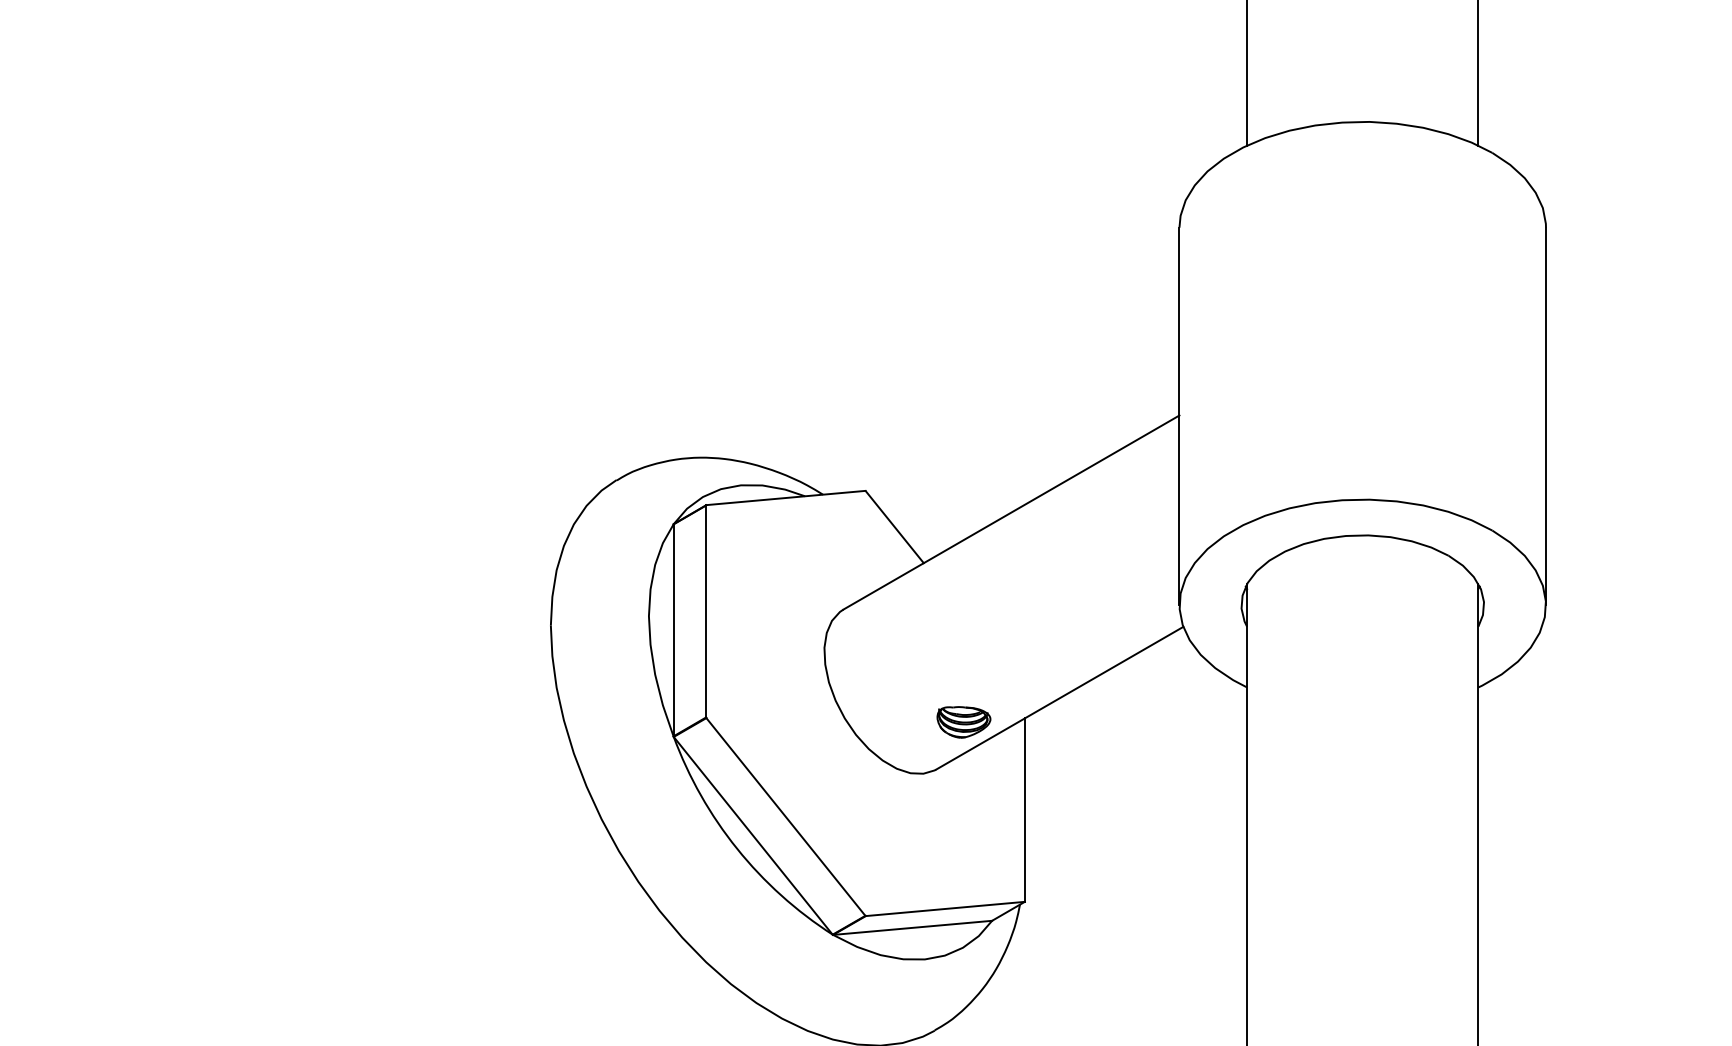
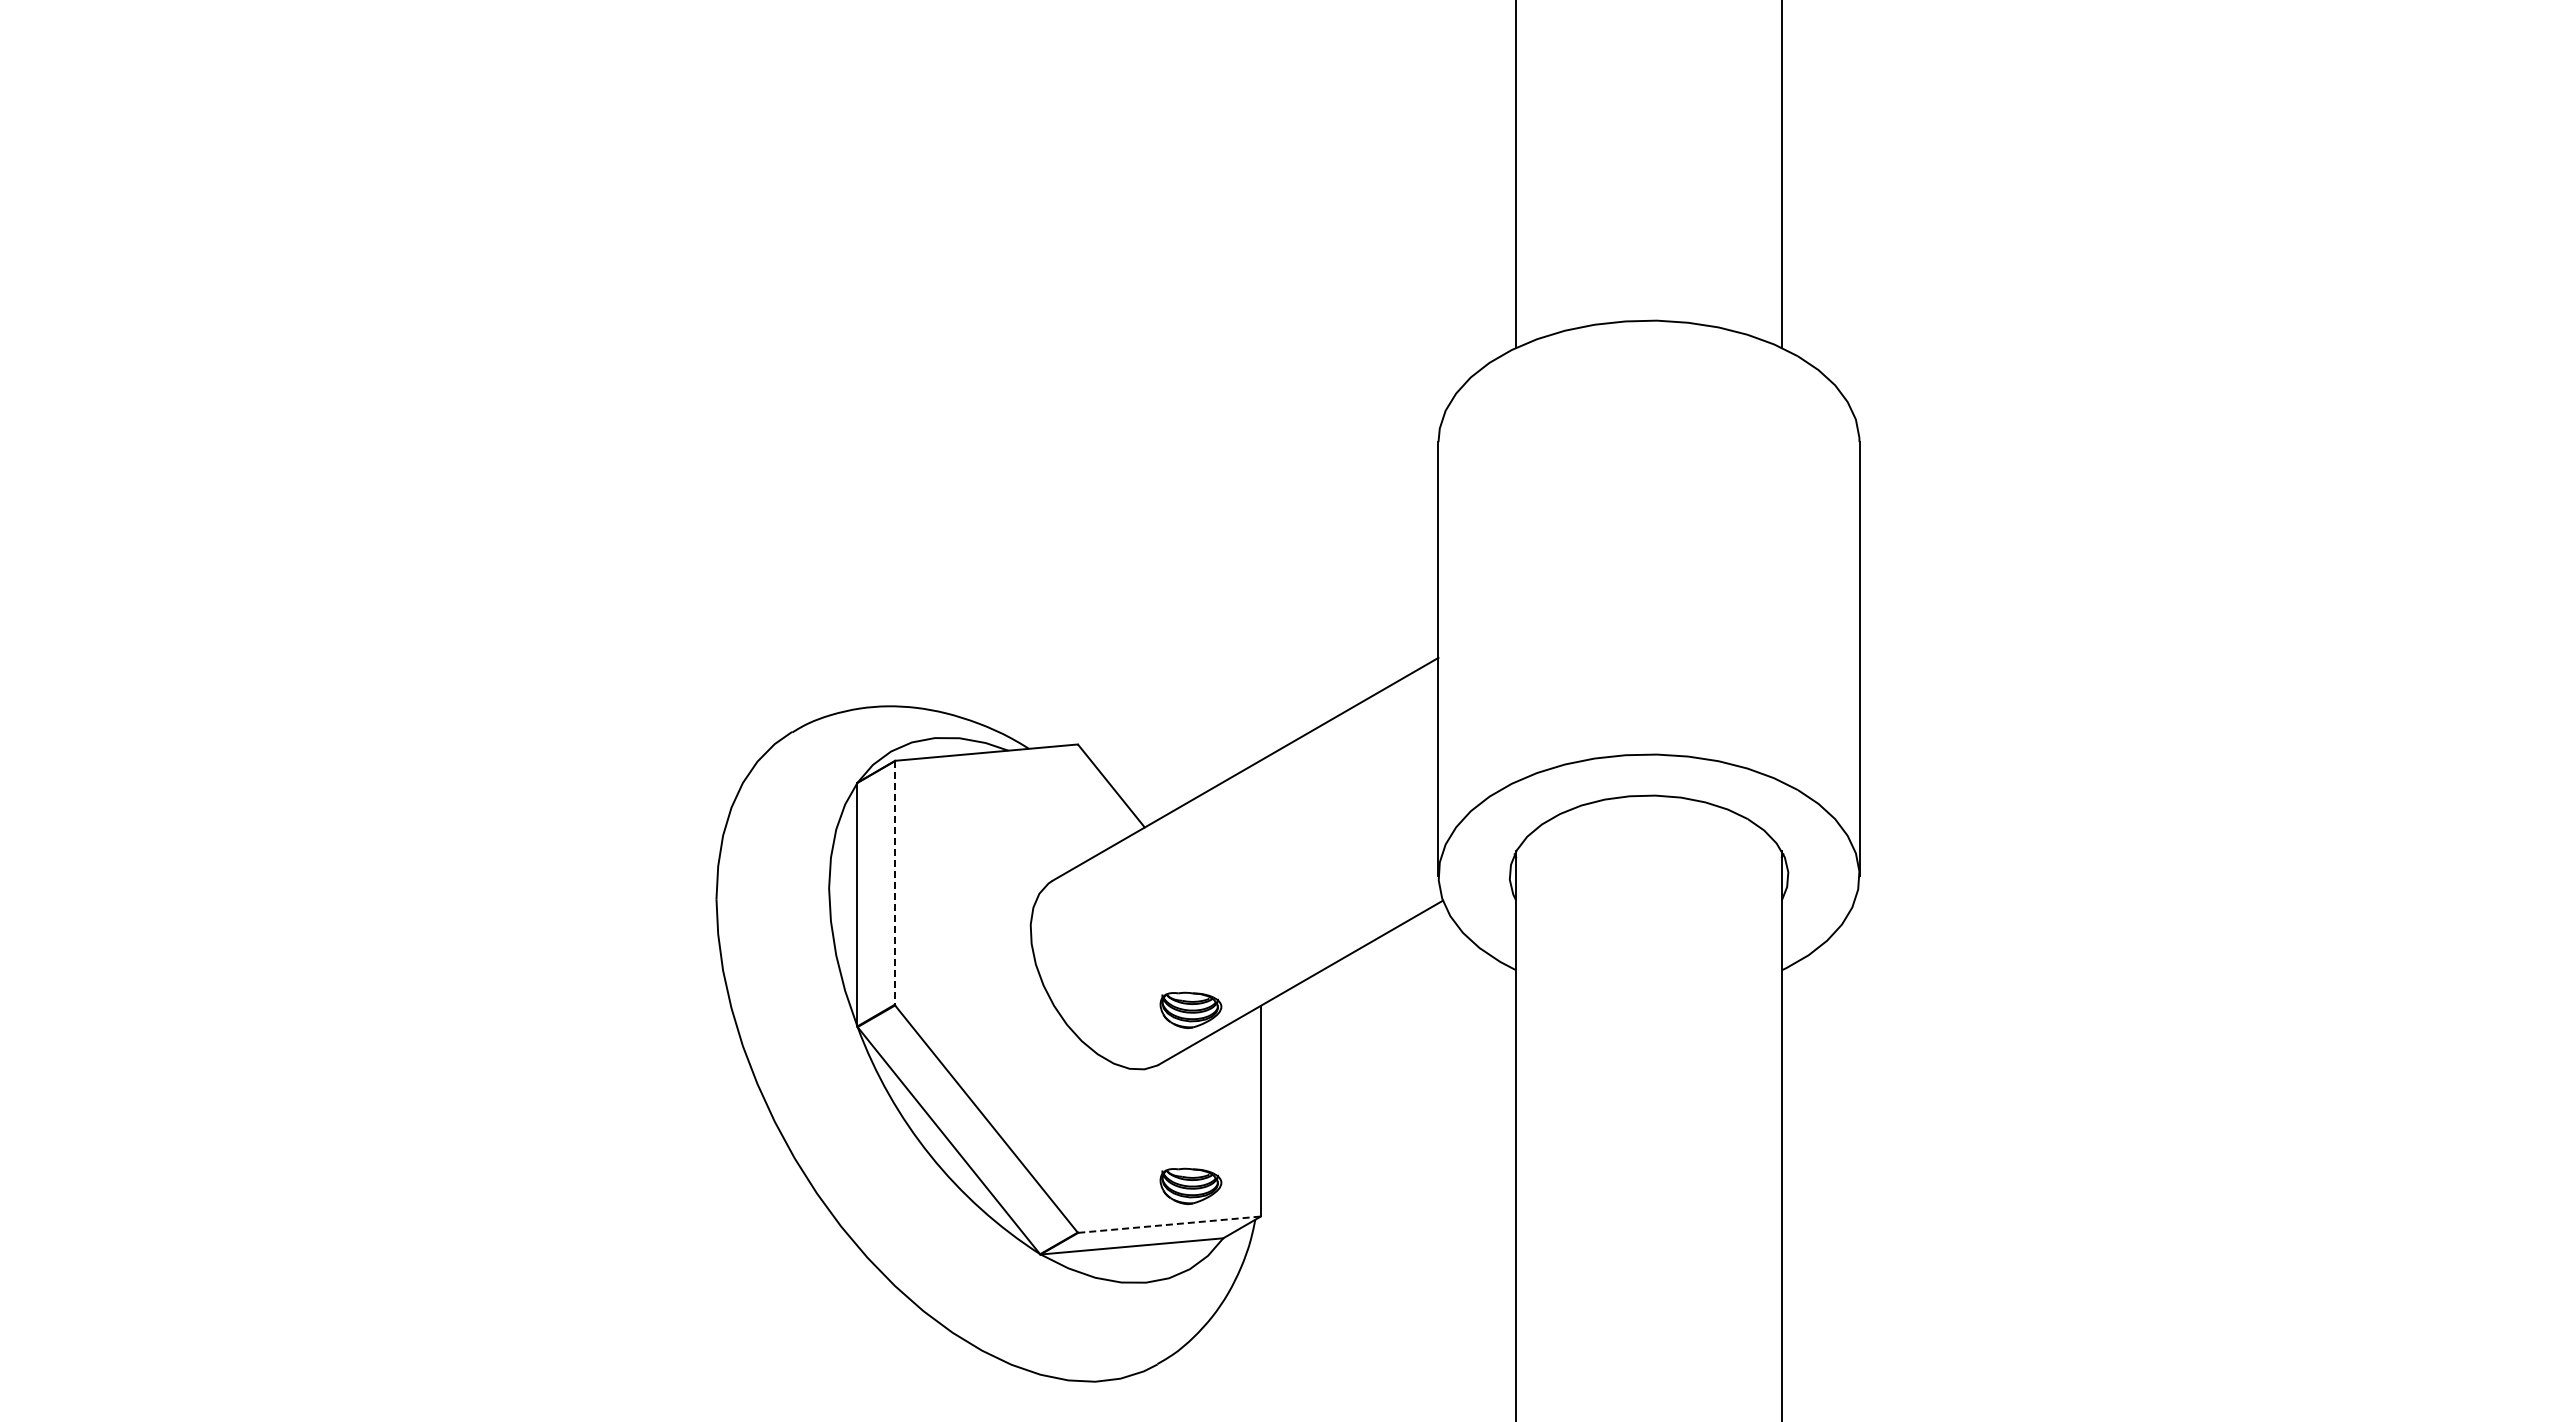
line: (705, 611) -> (894, 882), solid -> dashed
part: (963, 875) -> (1190, 1186), added
line: (945, 908) -> (1169, 1224), solid -> dashed

